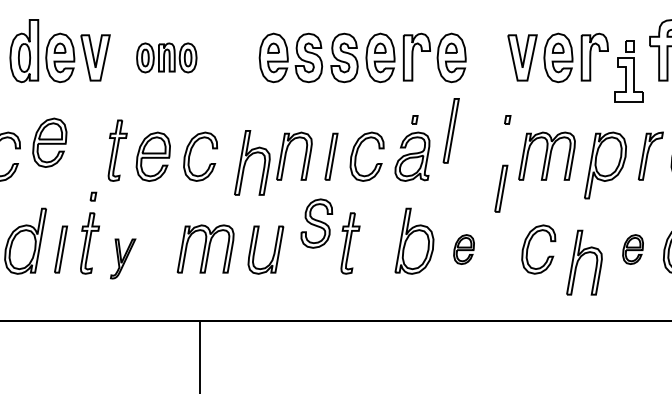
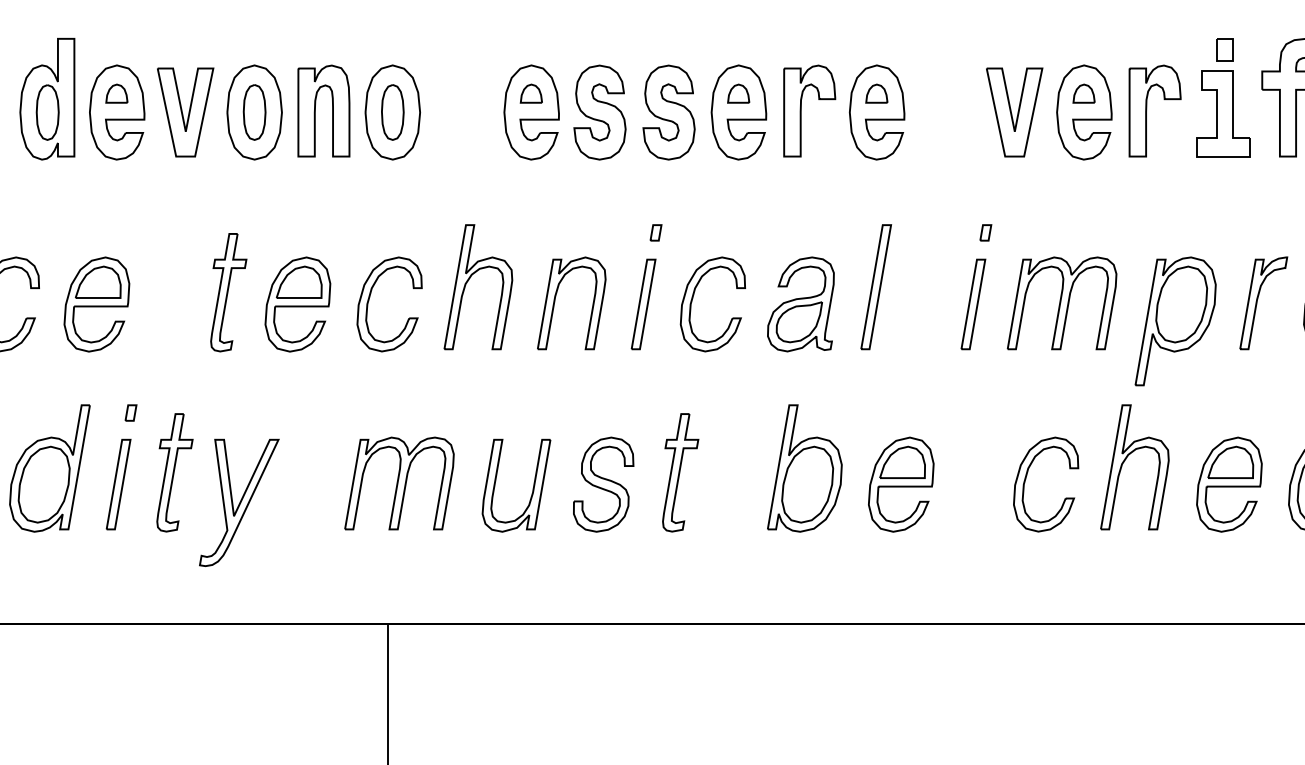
part: (166, 57) -> (323, 111), size x1.67
part: (628, 71) -> (1222, 98), moved
part: (414, 119) -> (655, 232), moved
part: (450, 130) -> (874, 286), moved
part: (49, 142) -> (96, 303), moved
part: (252, 162) -> (478, 286), moved
part: (501, 188) -> (973, 303), moved
part: (93, 196) -> (131, 412), moved
part: (316, 223) -> (602, 484), moved
part: (463, 249) -> (900, 484), size x1.67
part: (632, 249) -> (1228, 484), size x1.67
part: (122, 258) -> (237, 501), size x1.67
part: (584, 262) -> (1134, 466), moved

